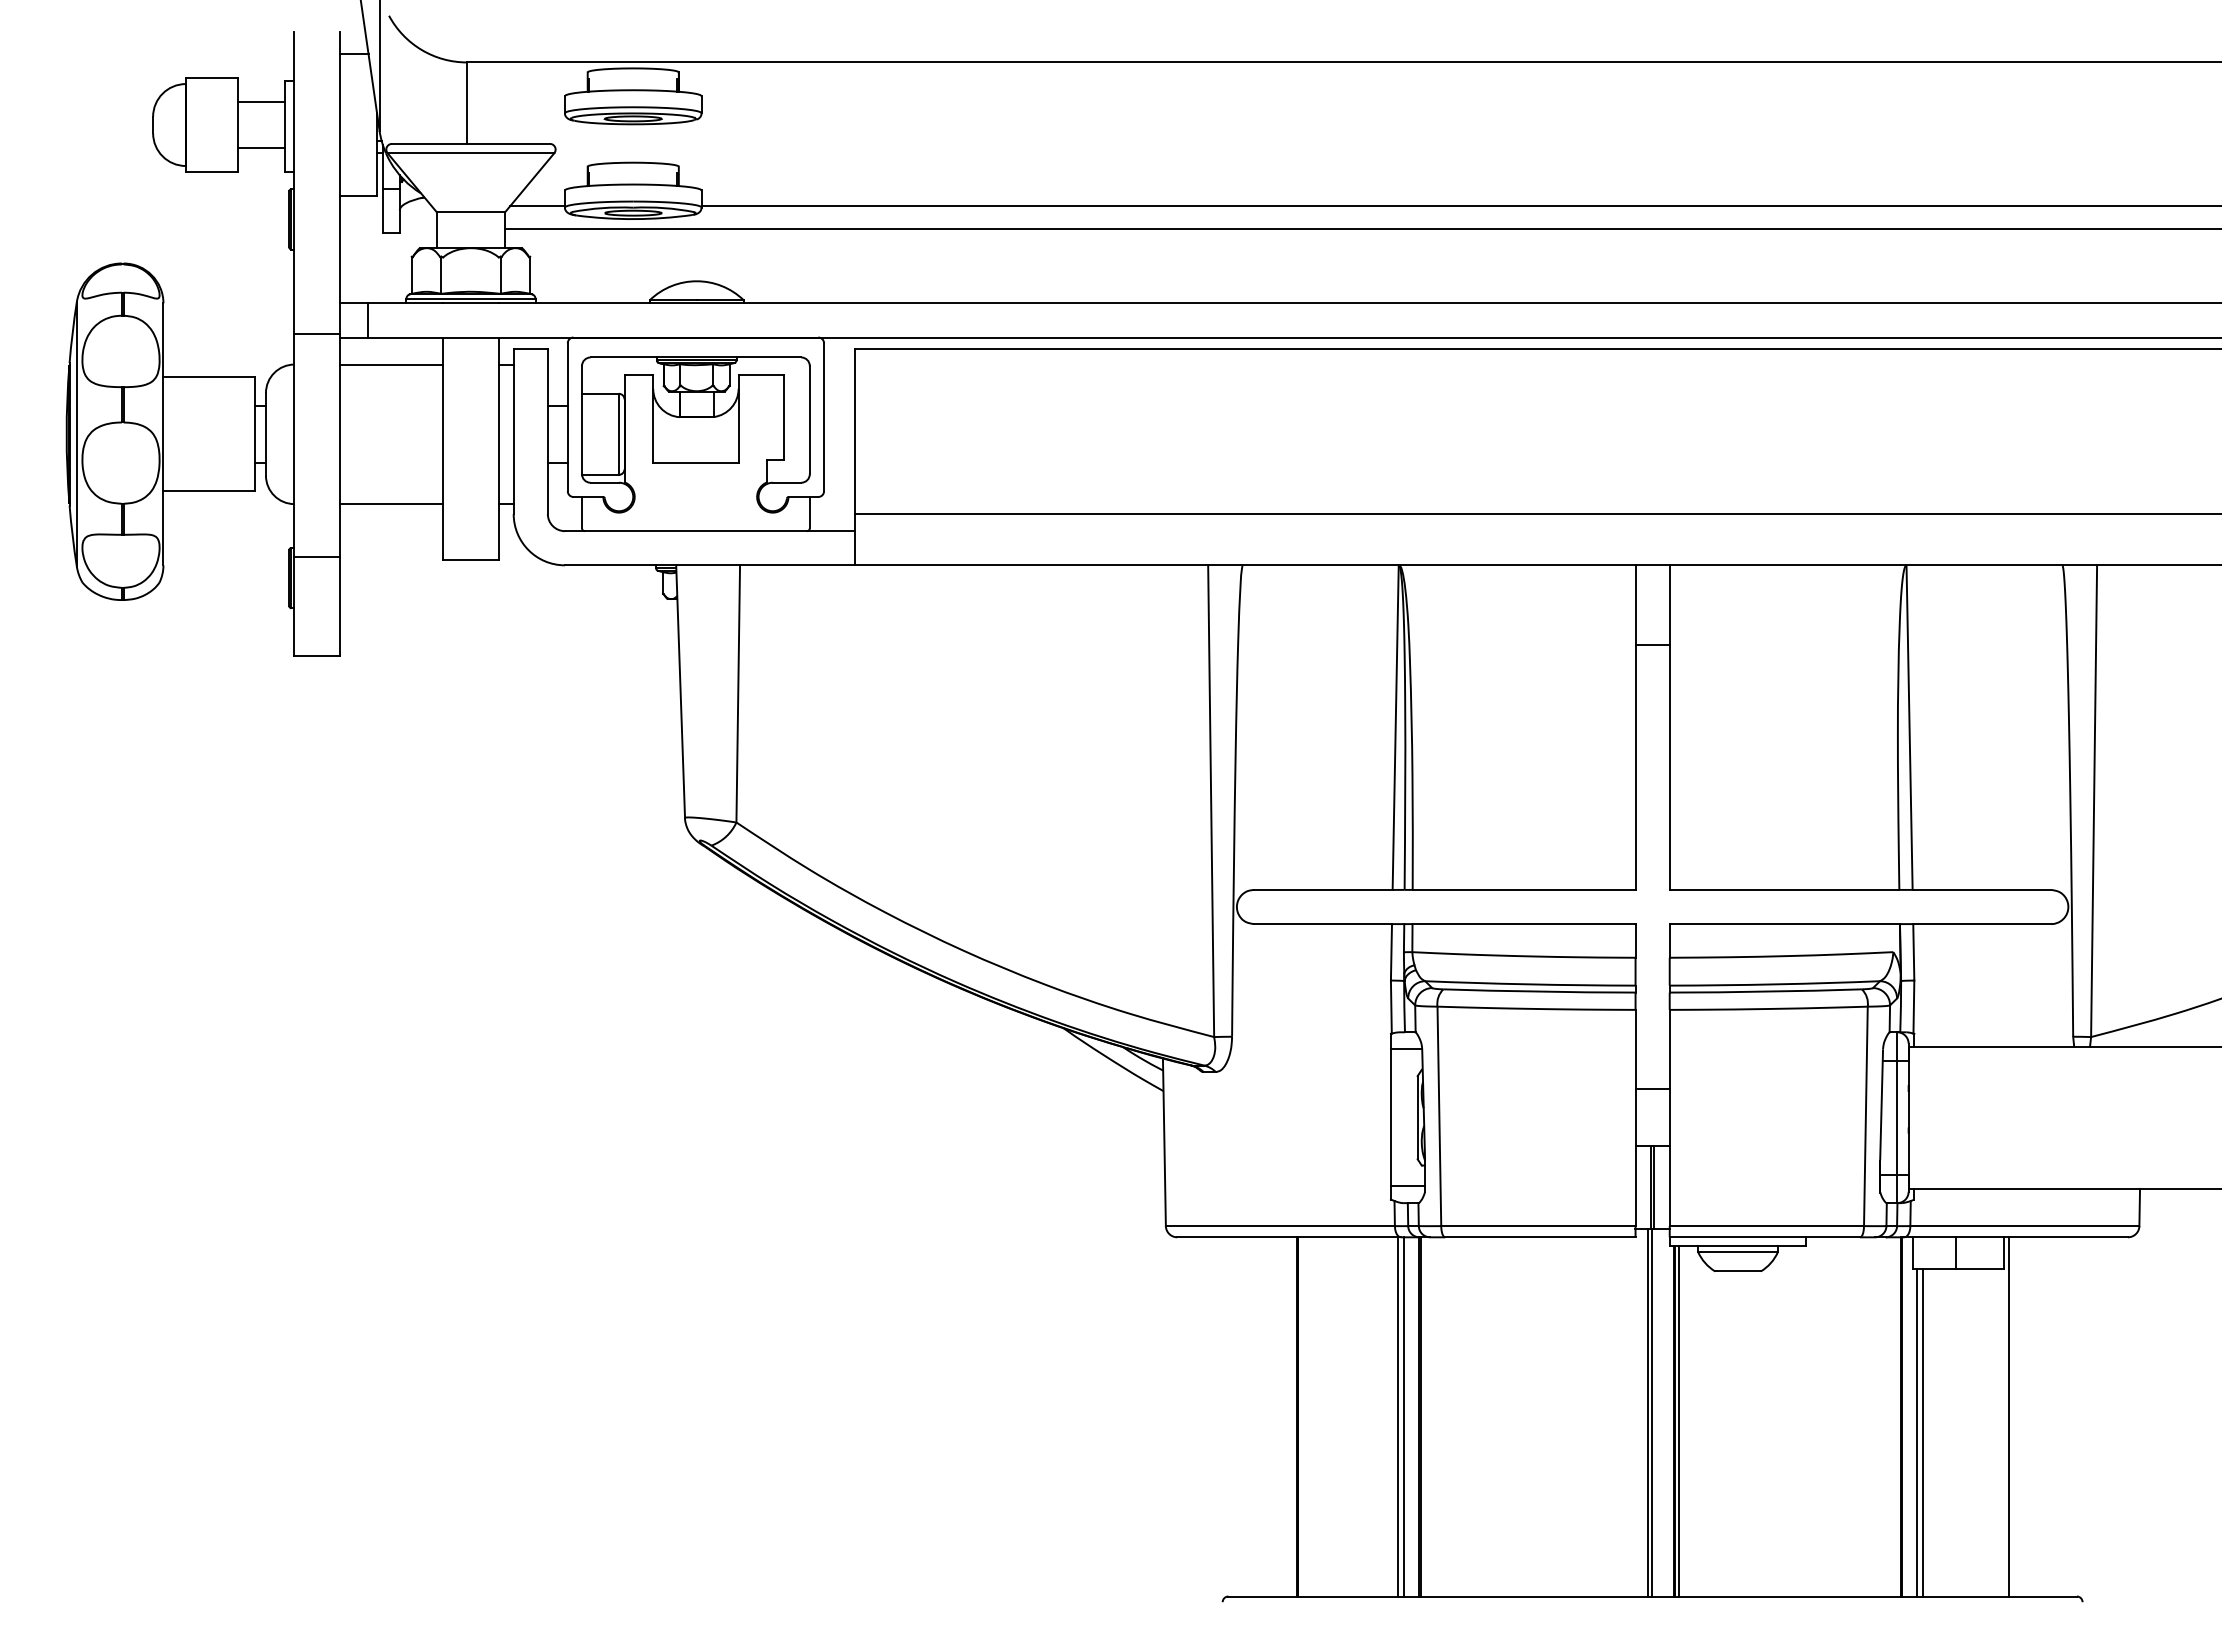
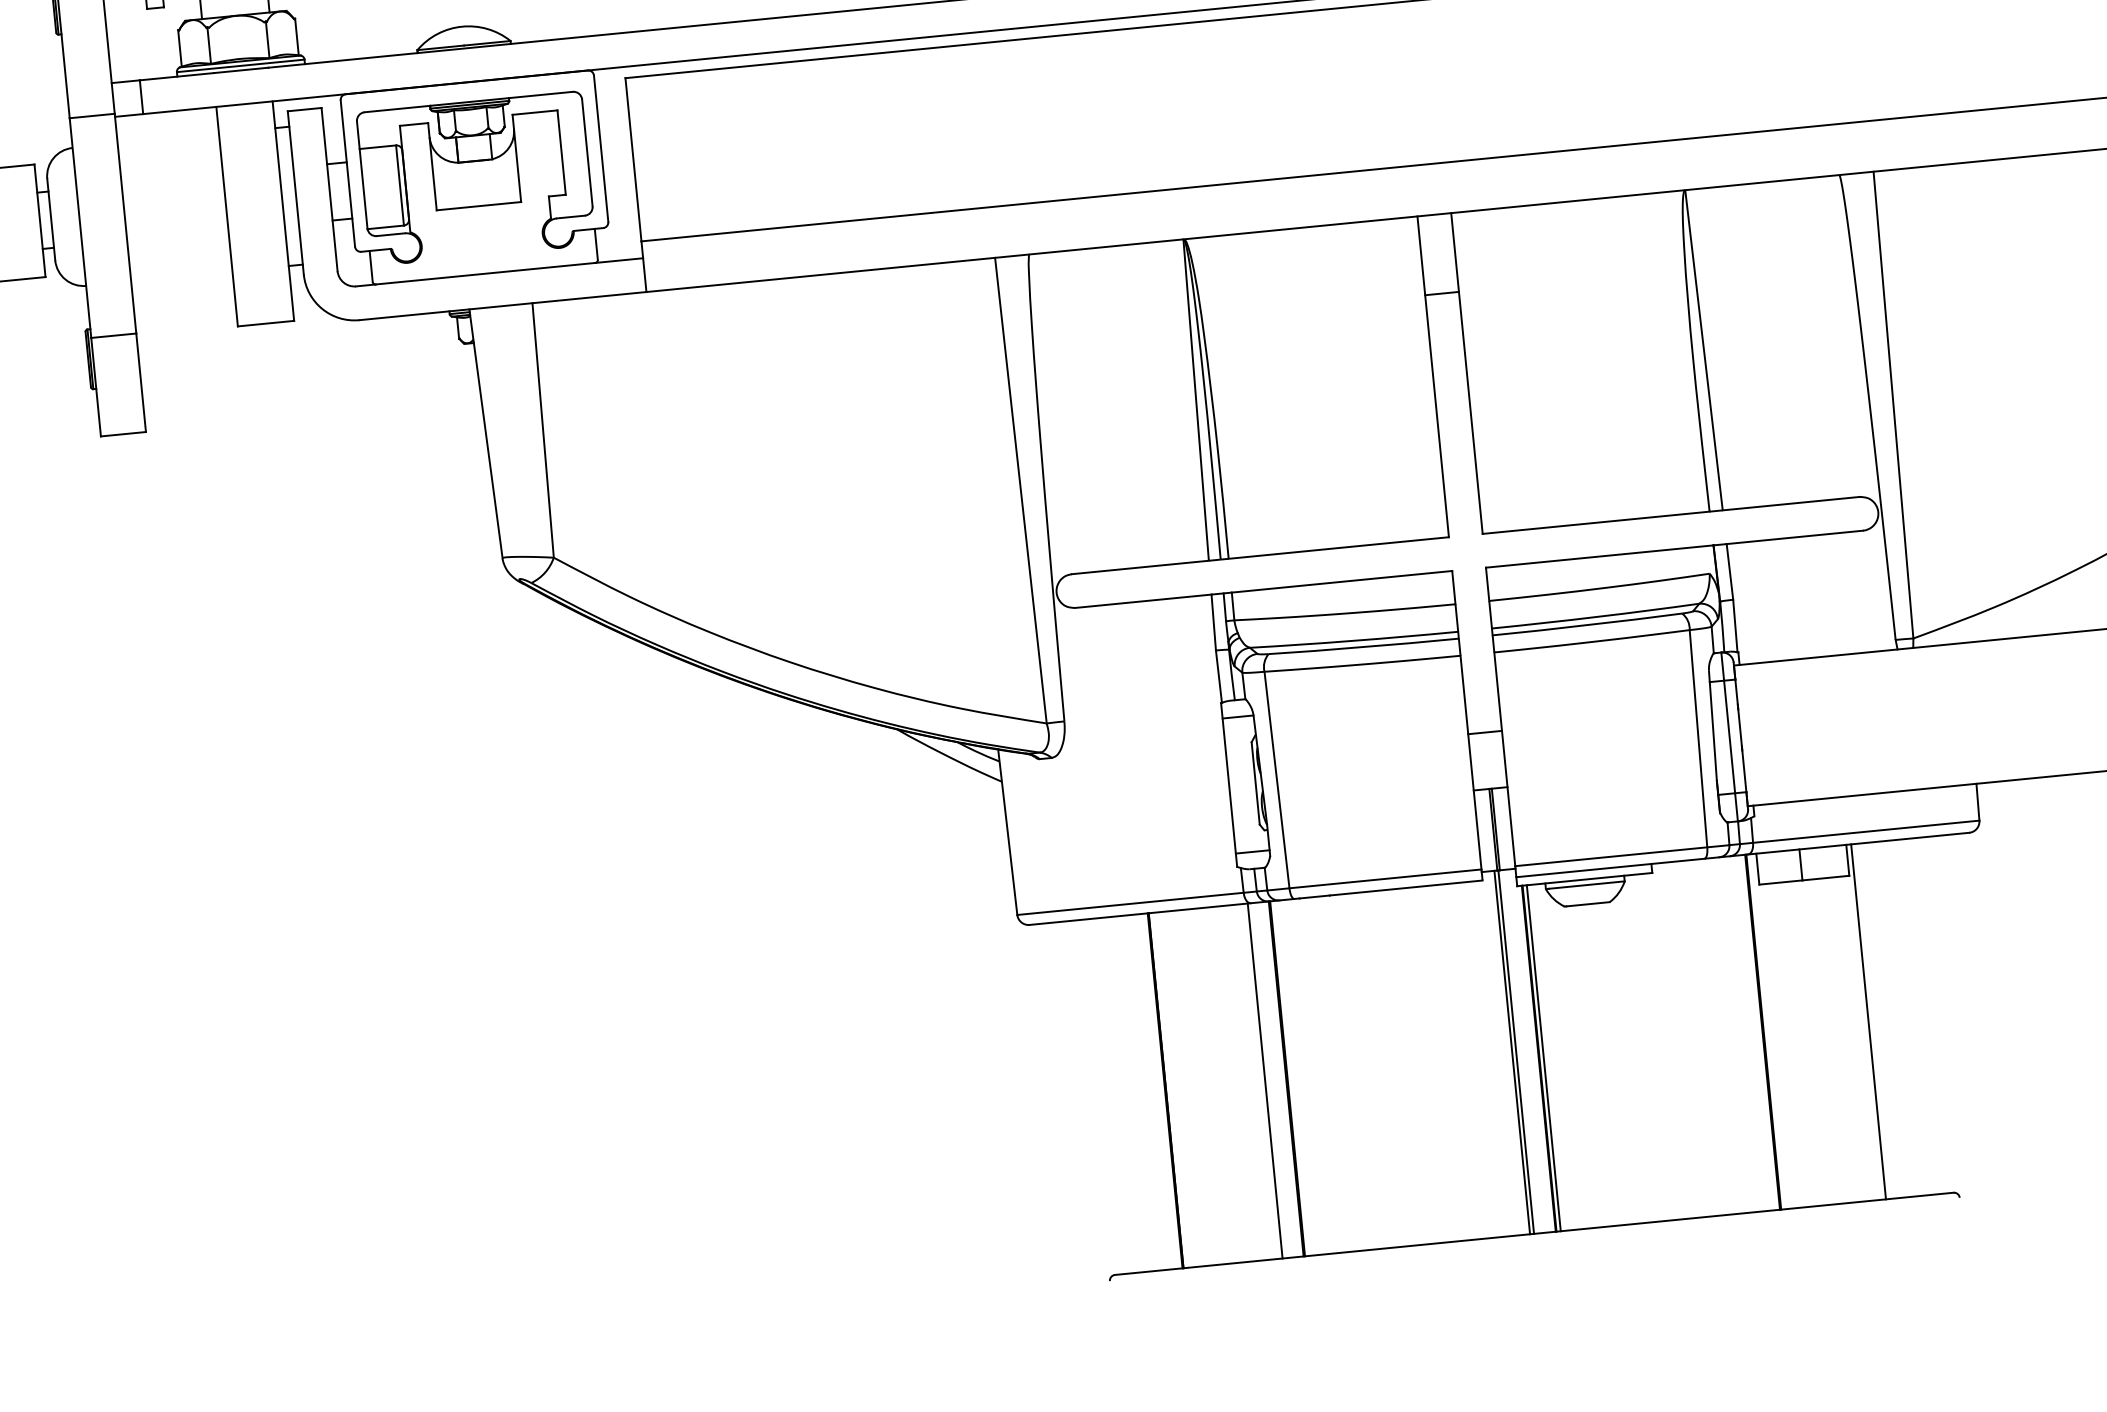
line: (391, 364) -> (168, 138), removed
line: (391, 504) -> (182, 276), removed
line: (1403, 1416) -> (1270, 1080), removed
line: (1916, 1432) -> (1779, 1046), removed
line: (1922, 1432) -> (1785, 1045), removed

